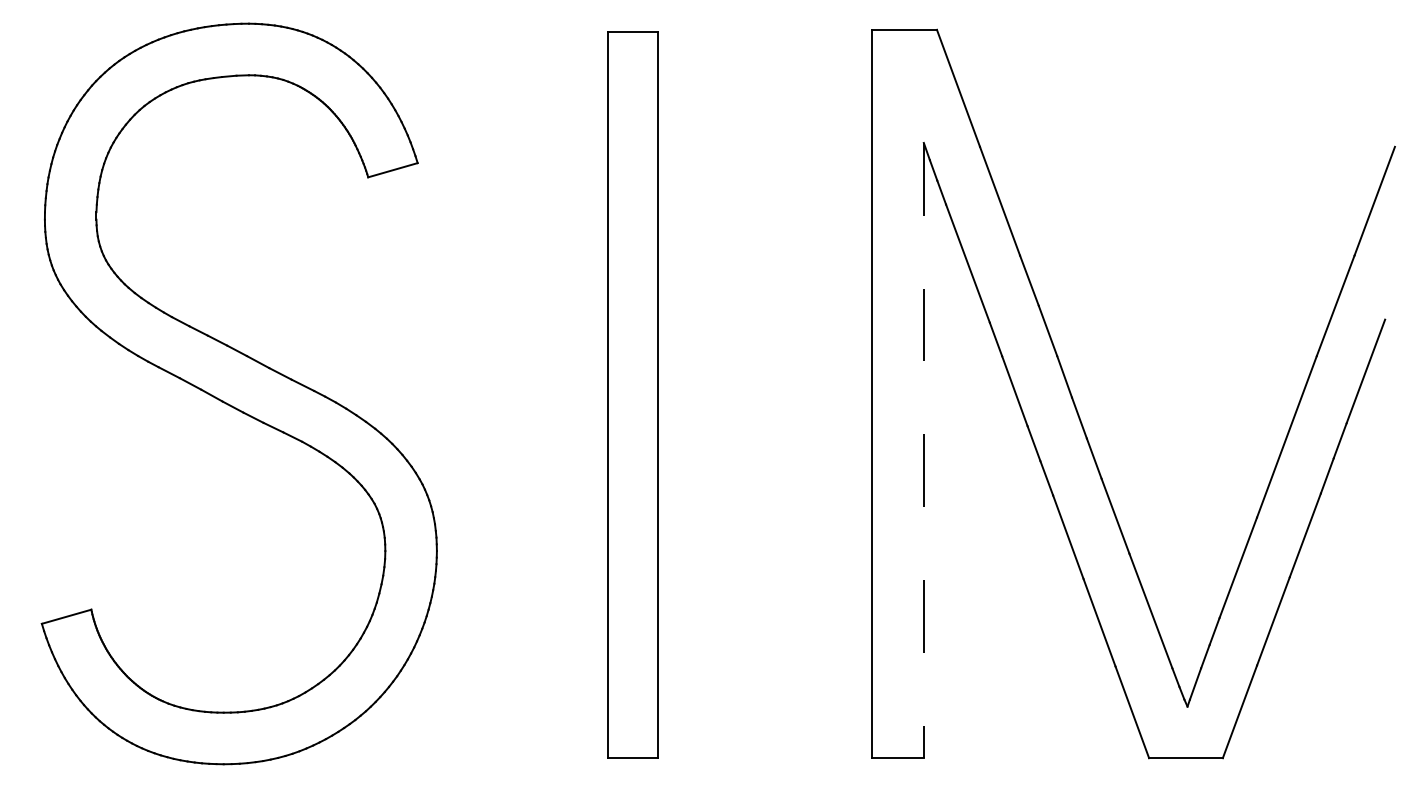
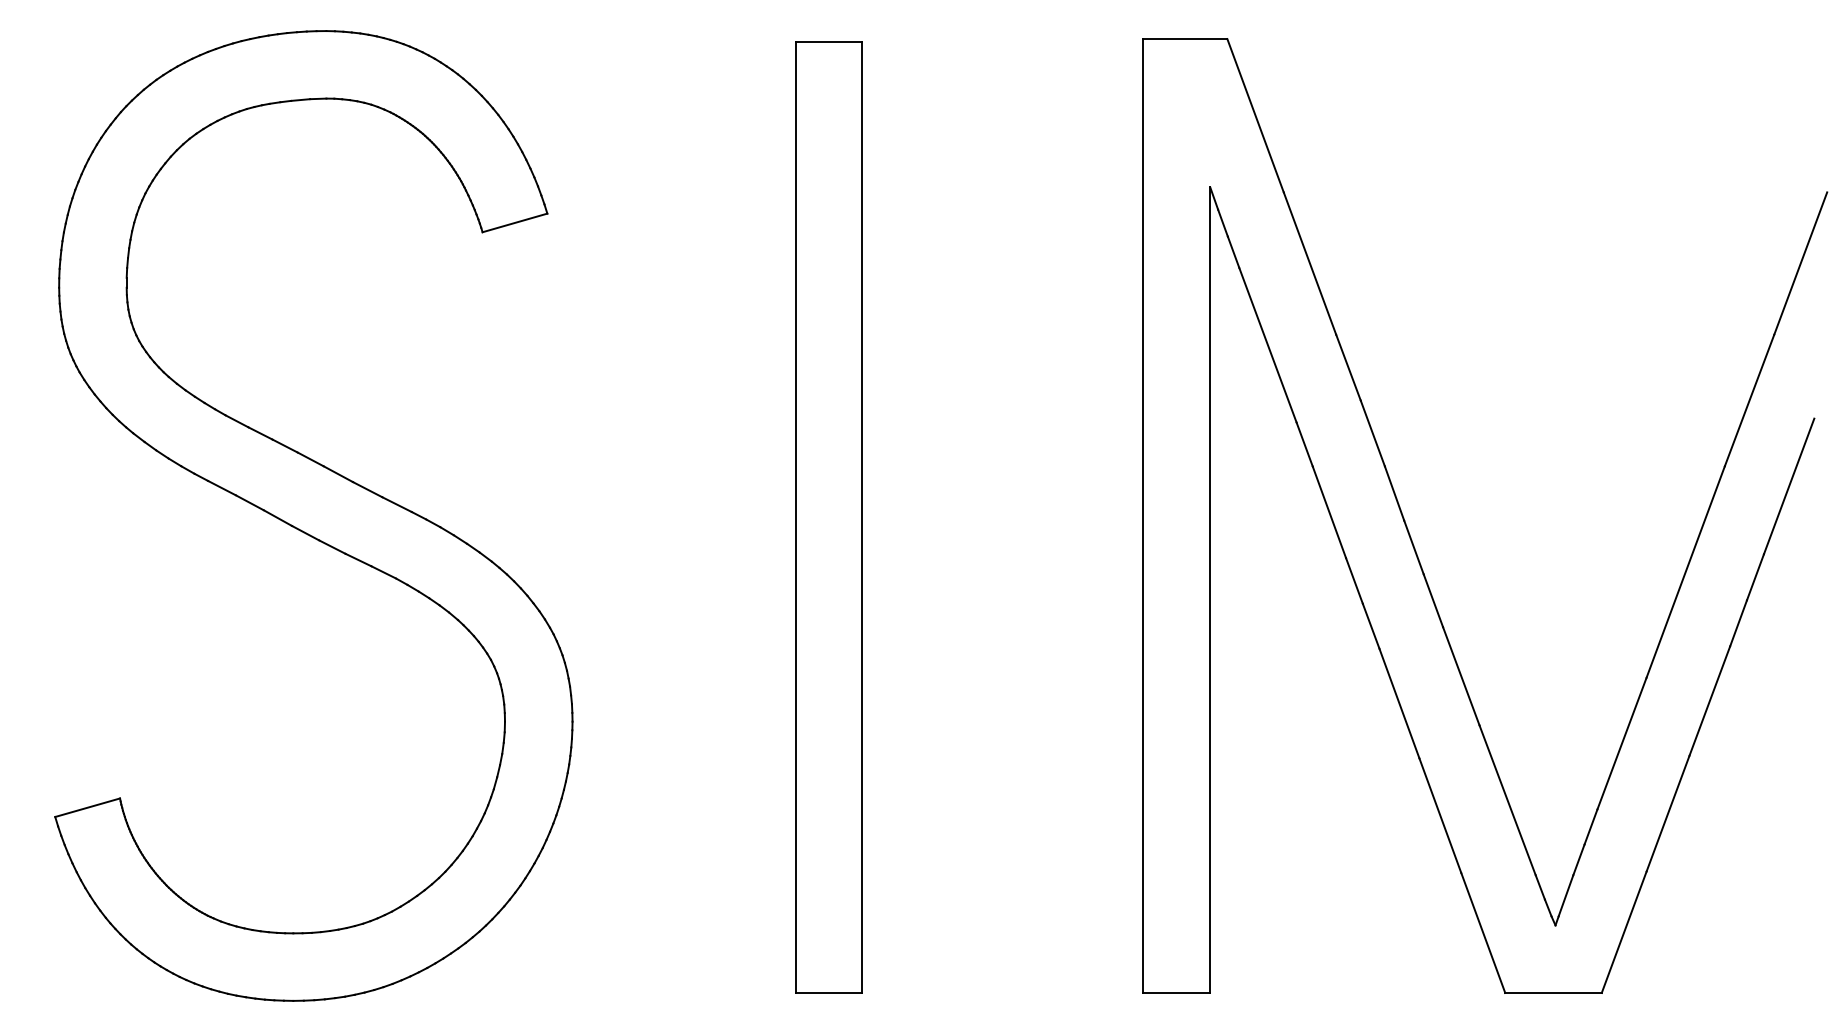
line: (924, 450) -> (1210, 590), dashed -> solid

